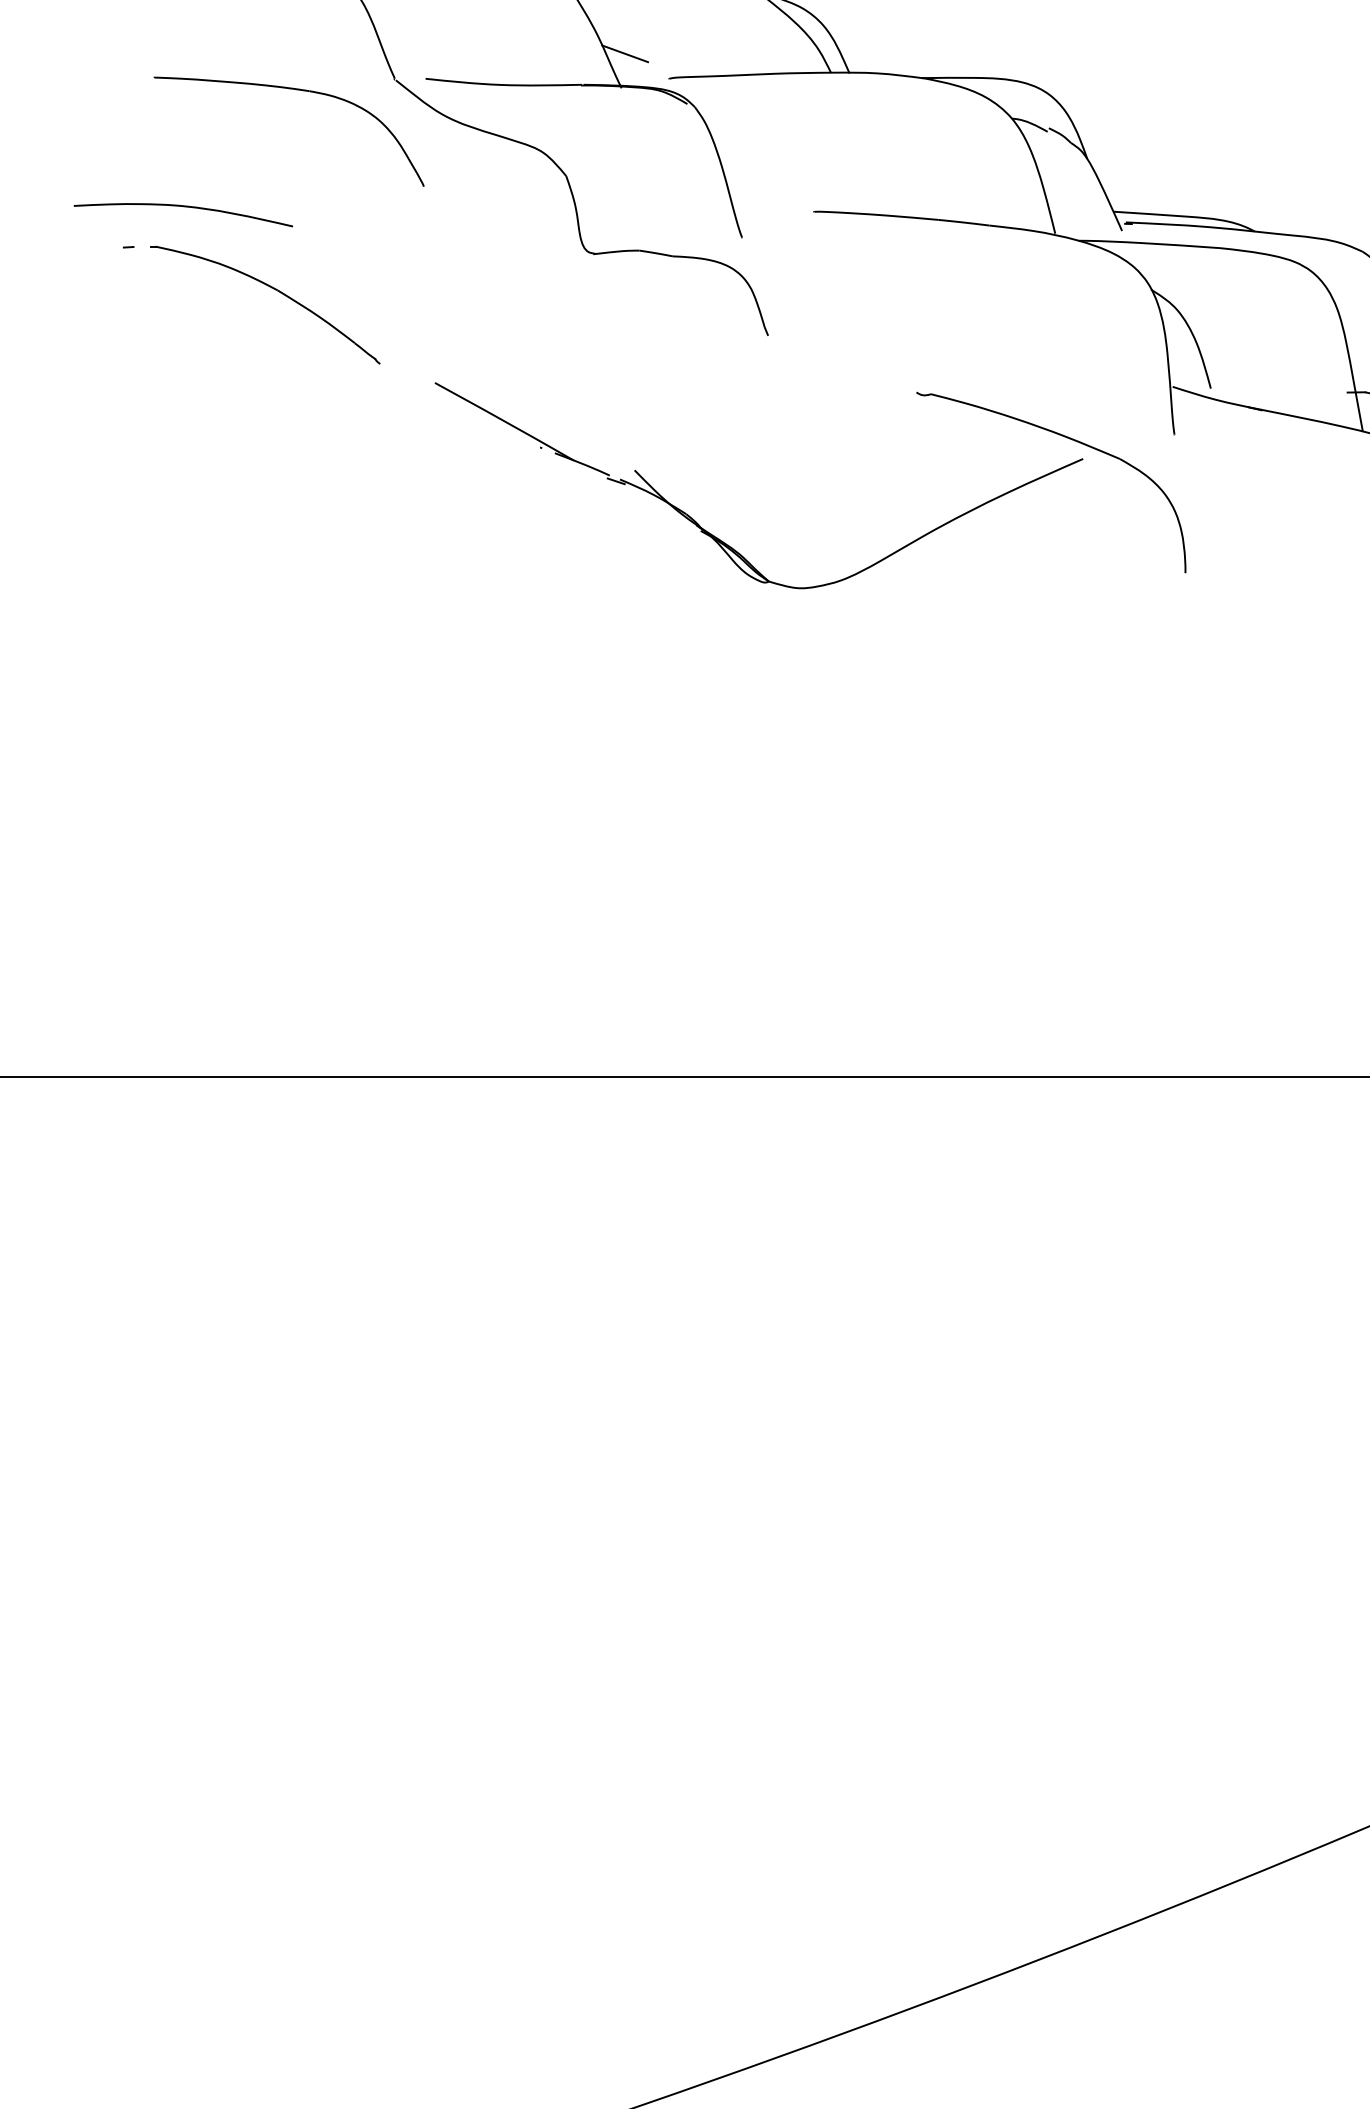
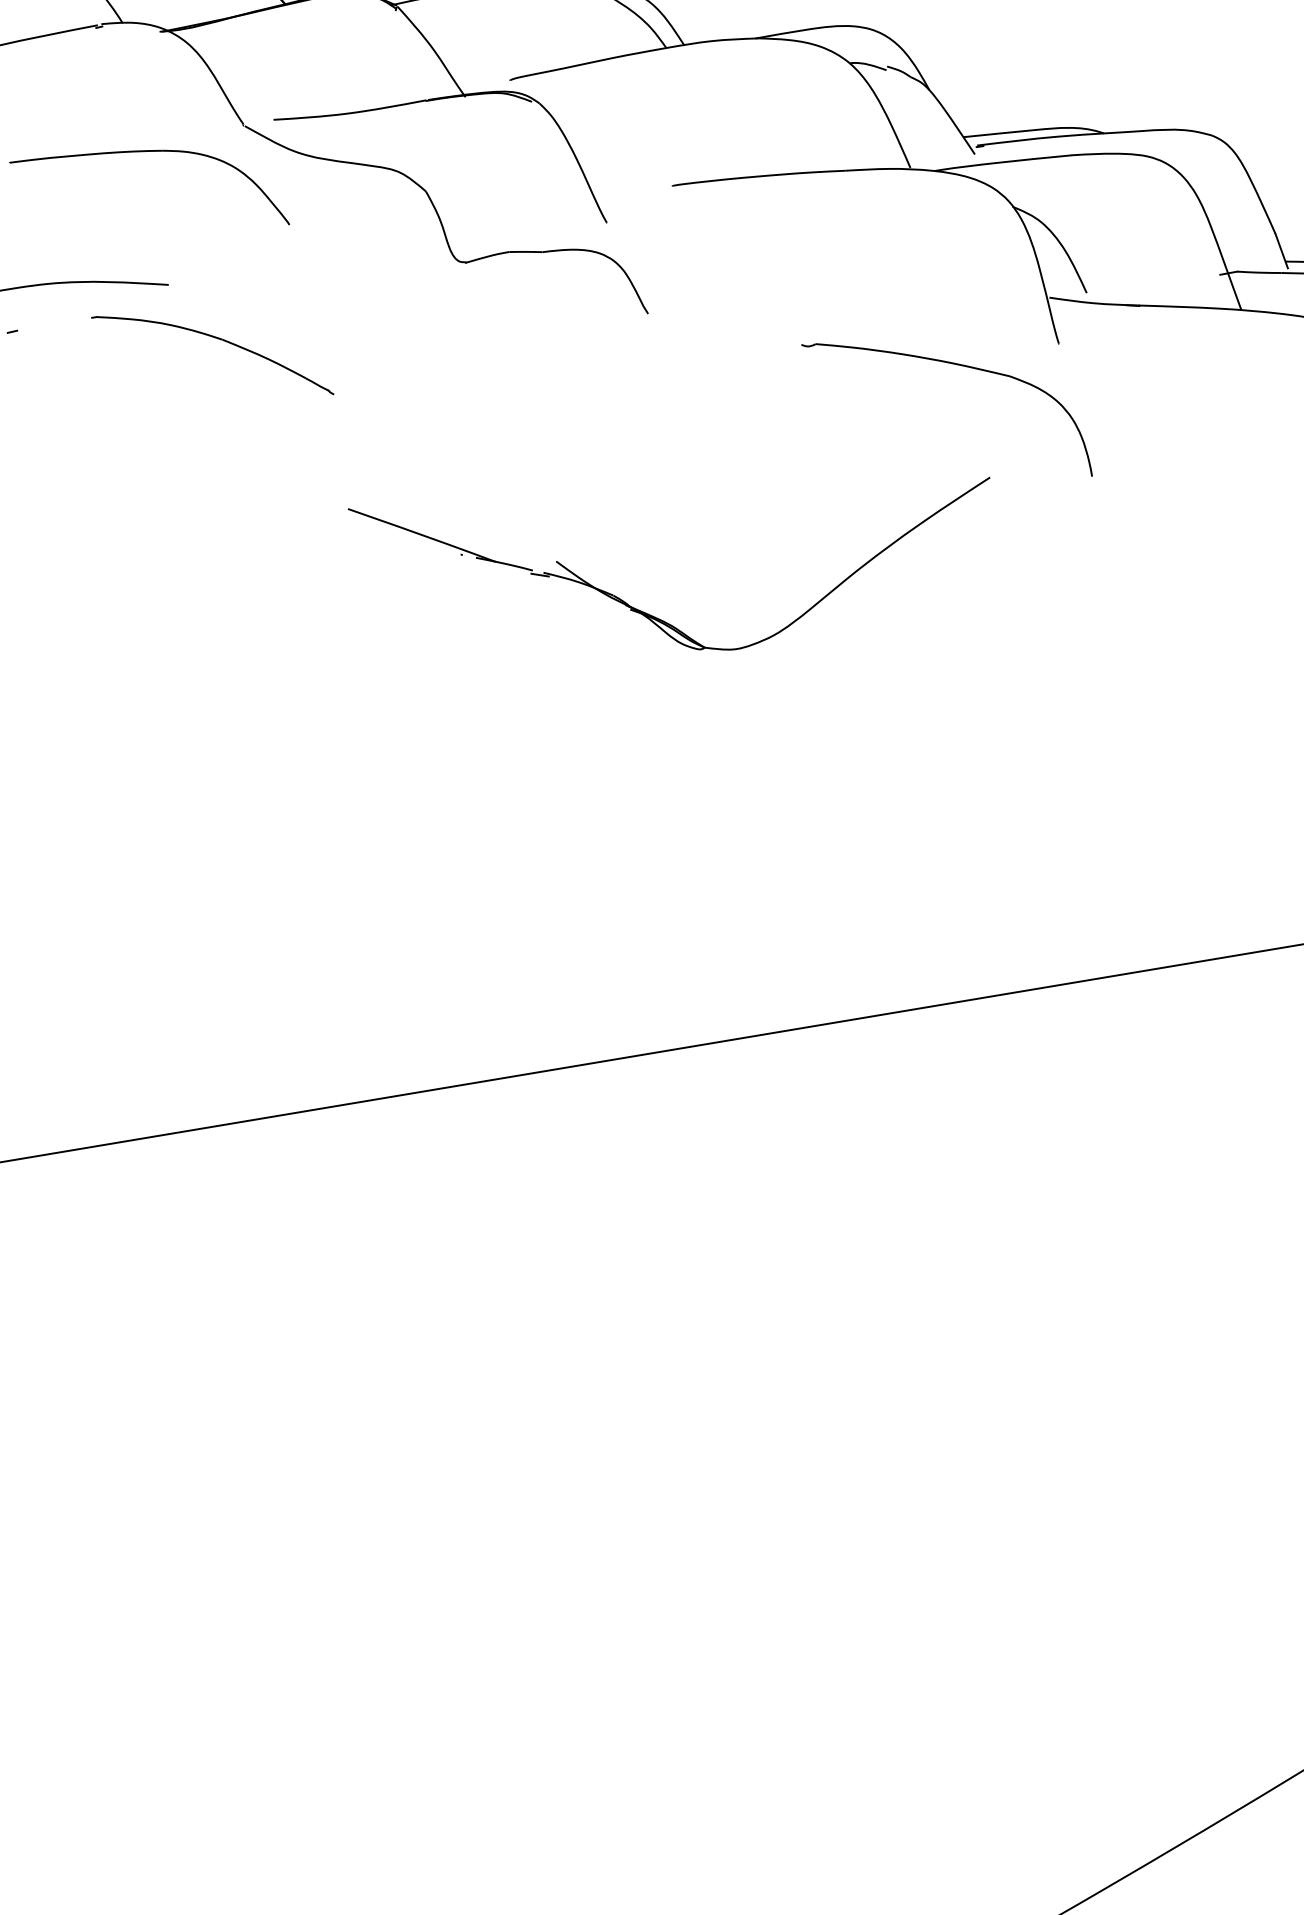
line: (625, 53) -> (463, 62), removed
part: (273, 289) -> (218, 339), moved
part: (722, 540) -> (652, 615), moved

